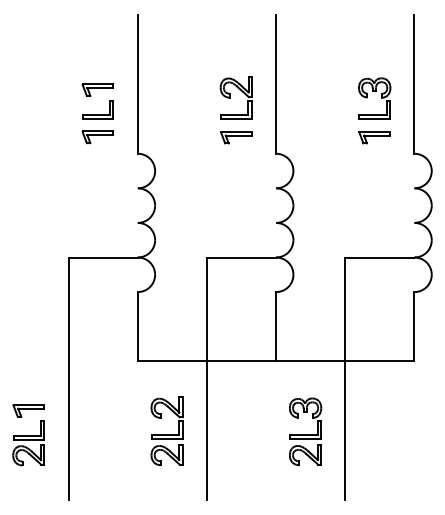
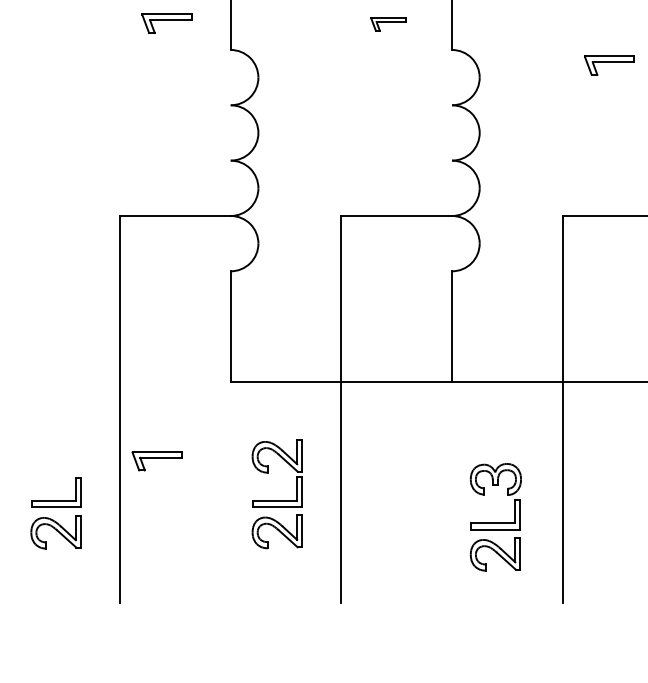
part: (236, 137) -> (388, 23), size x0.7
part: (374, 137) -> (609, 65), moved
part: (28, 410) -> (156, 460), moved
part: (305, 431) -> (495, 516), moved

